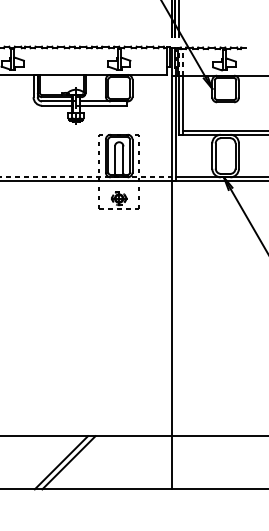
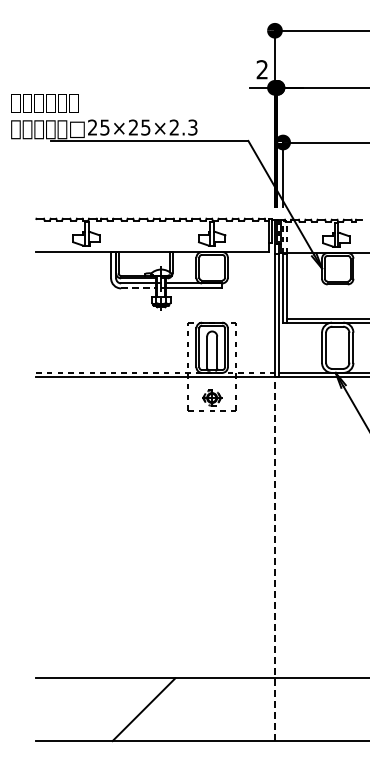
line: (56, 105) -> (138, 288), solid -> dashed
line: (172, 334) -> (274, 558), solid -> dashed
line: (68, 462) -> (152, 709), removed

